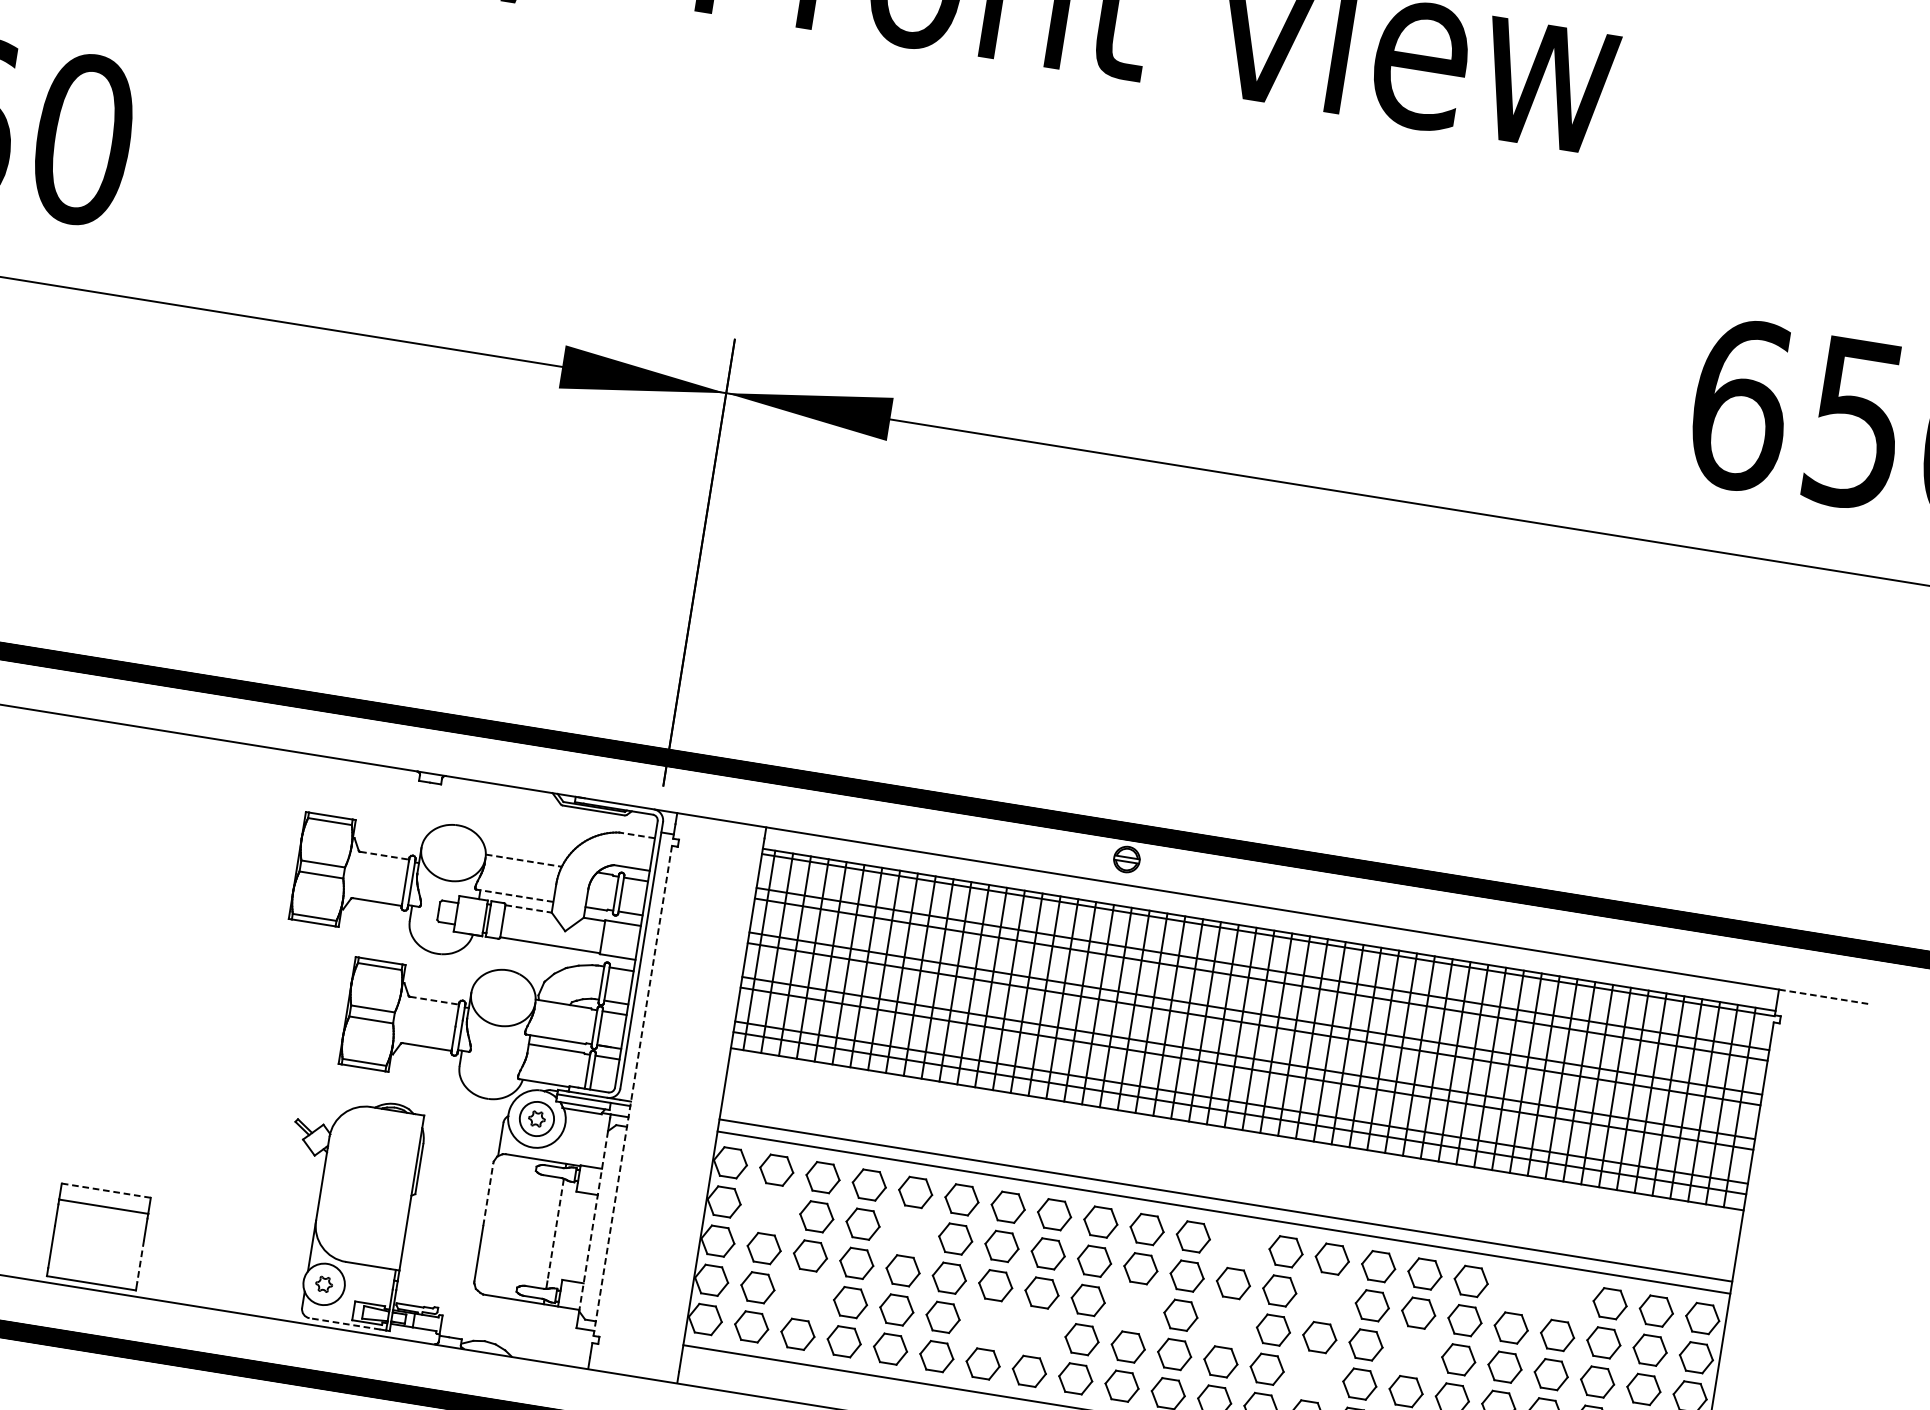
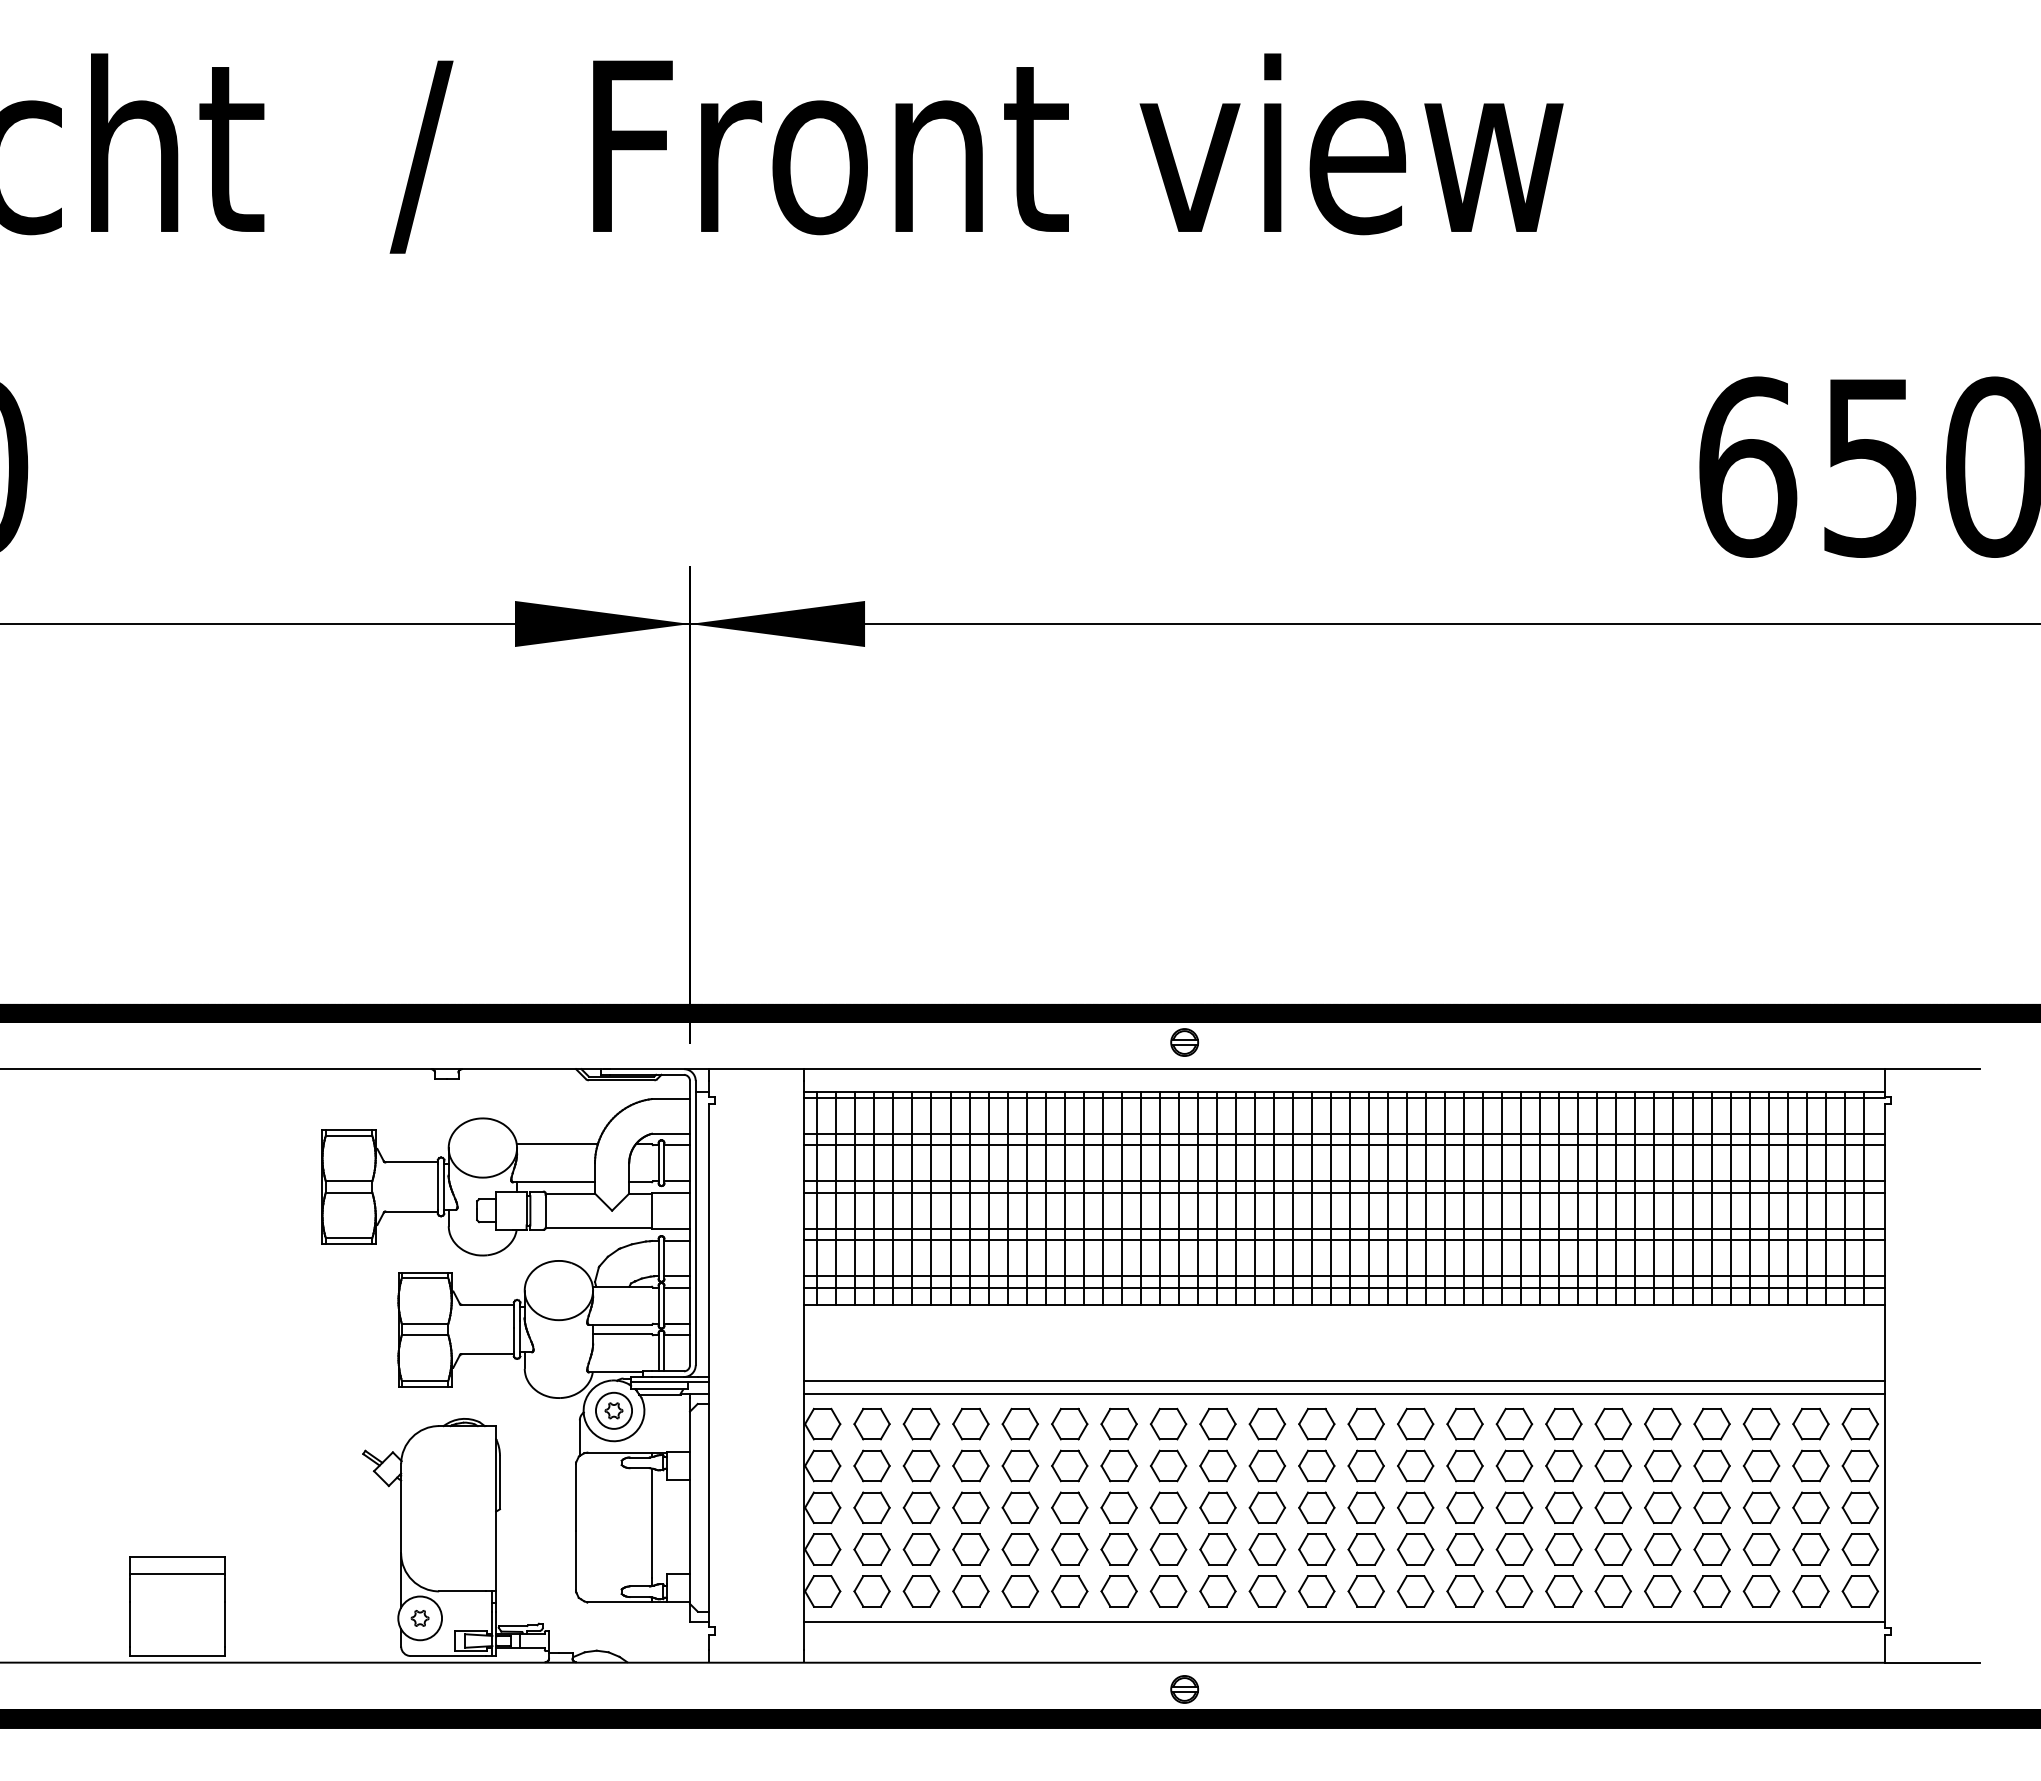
line: (636, 835) -> (670, 1099), dashed -> solid
line: (384, 855) -> (411, 1162), dashed -> solid
line: (523, 860) -> (557, 1144), dashed -> solid
line: (514, 895) -> (553, 1182), dashed -> solid
line: (528, 908) -> (570, 1193), dashed -> solid
line: (1823, 997) -> (1932, 1069), dashed -> solid
line: (434, 1000) -> (487, 1304), dashed -> solid
line: (633, 1090) -> (709, 1365), dashed -> solid
line: (105, 1190) -> (177, 1557), dashed -> solid
line: (488, 1194) -> (576, 1497), dashed -> solid
part: (769, 1208) -> (871, 1465), added
line: (593, 1221) -> (690, 1508), dashed -> solid
line: (556, 1230) -> (652, 1523), dashed -> solid
part: (908, 1231) -> (1019, 1465), added
part: (1239, 1243) -> (1365, 1423), added
line: (140, 1261) -> (225, 1625), dashed -> solid
part: (1517, 1288) -> (1662, 1423), added
part: (804, 1295) -> (921, 1549), added
part: (1563, 1296) -> (1711, 1424), added
part: (1325, 1297) -> (1464, 1465), added
part: (1133, 1307) -> (1266, 1507), added
part: (1226, 1322) -> (1365, 1507), added
line: (344, 1324) -> (448, 1656), dashed -> solid
part: (988, 1324) -> (1118, 1549), added
part: (1035, 1332) -> (1168, 1549), added
part: (1412, 1352) -> (1563, 1507), added
part: (1313, 1376) -> (1464, 1549), added

